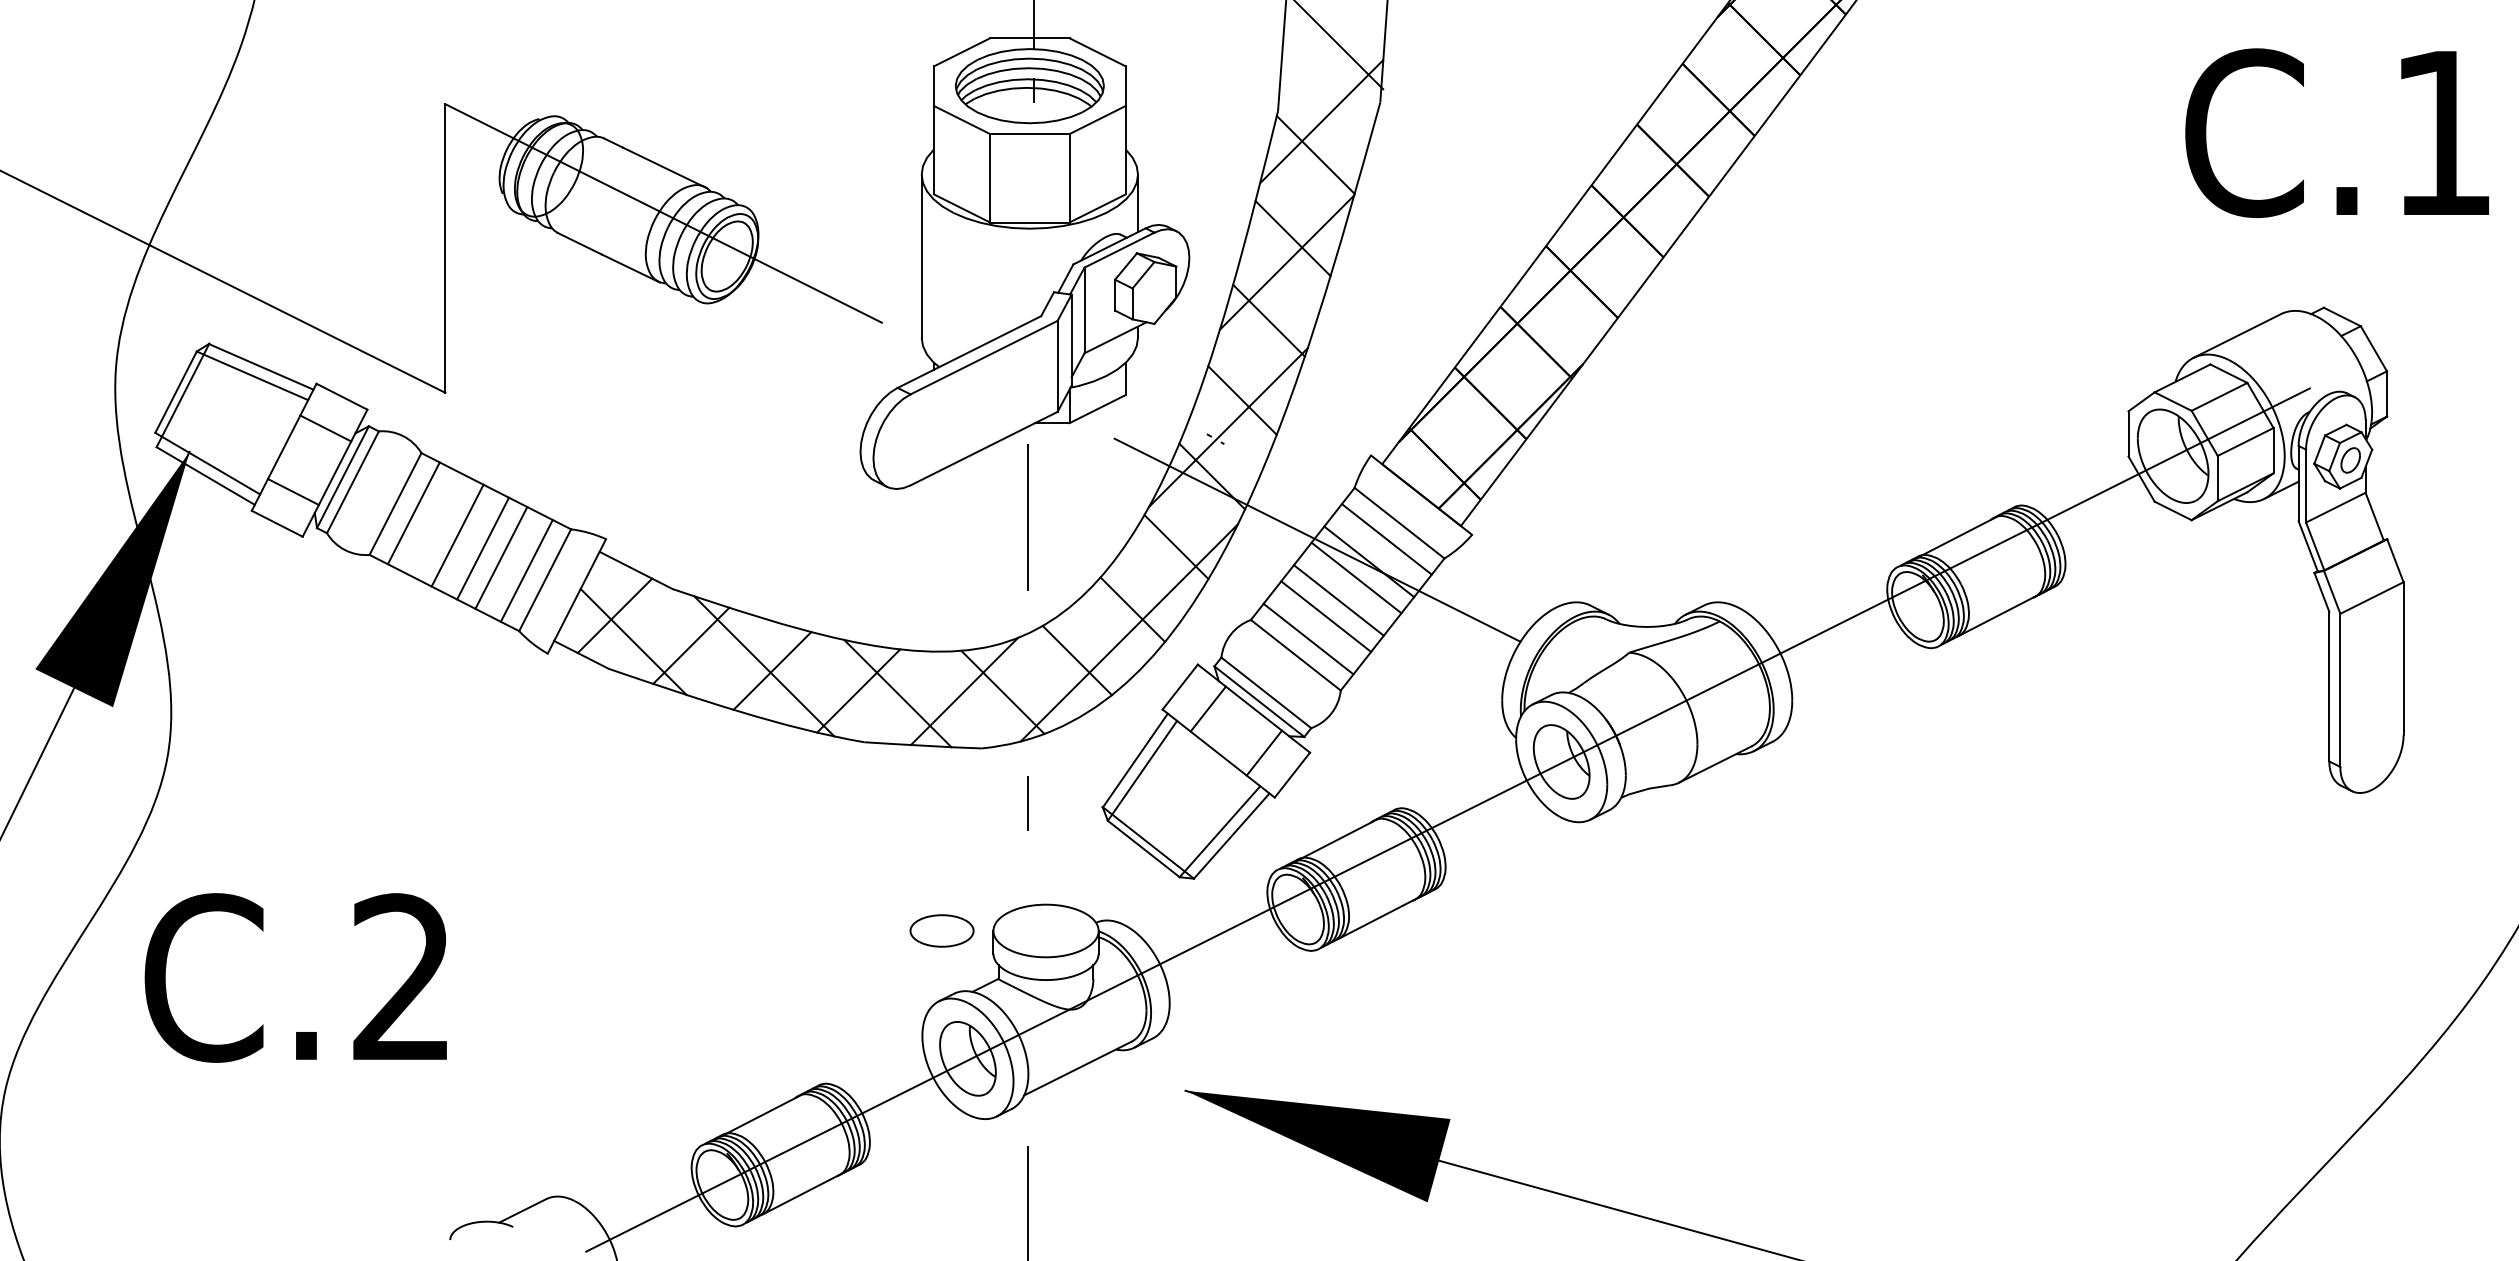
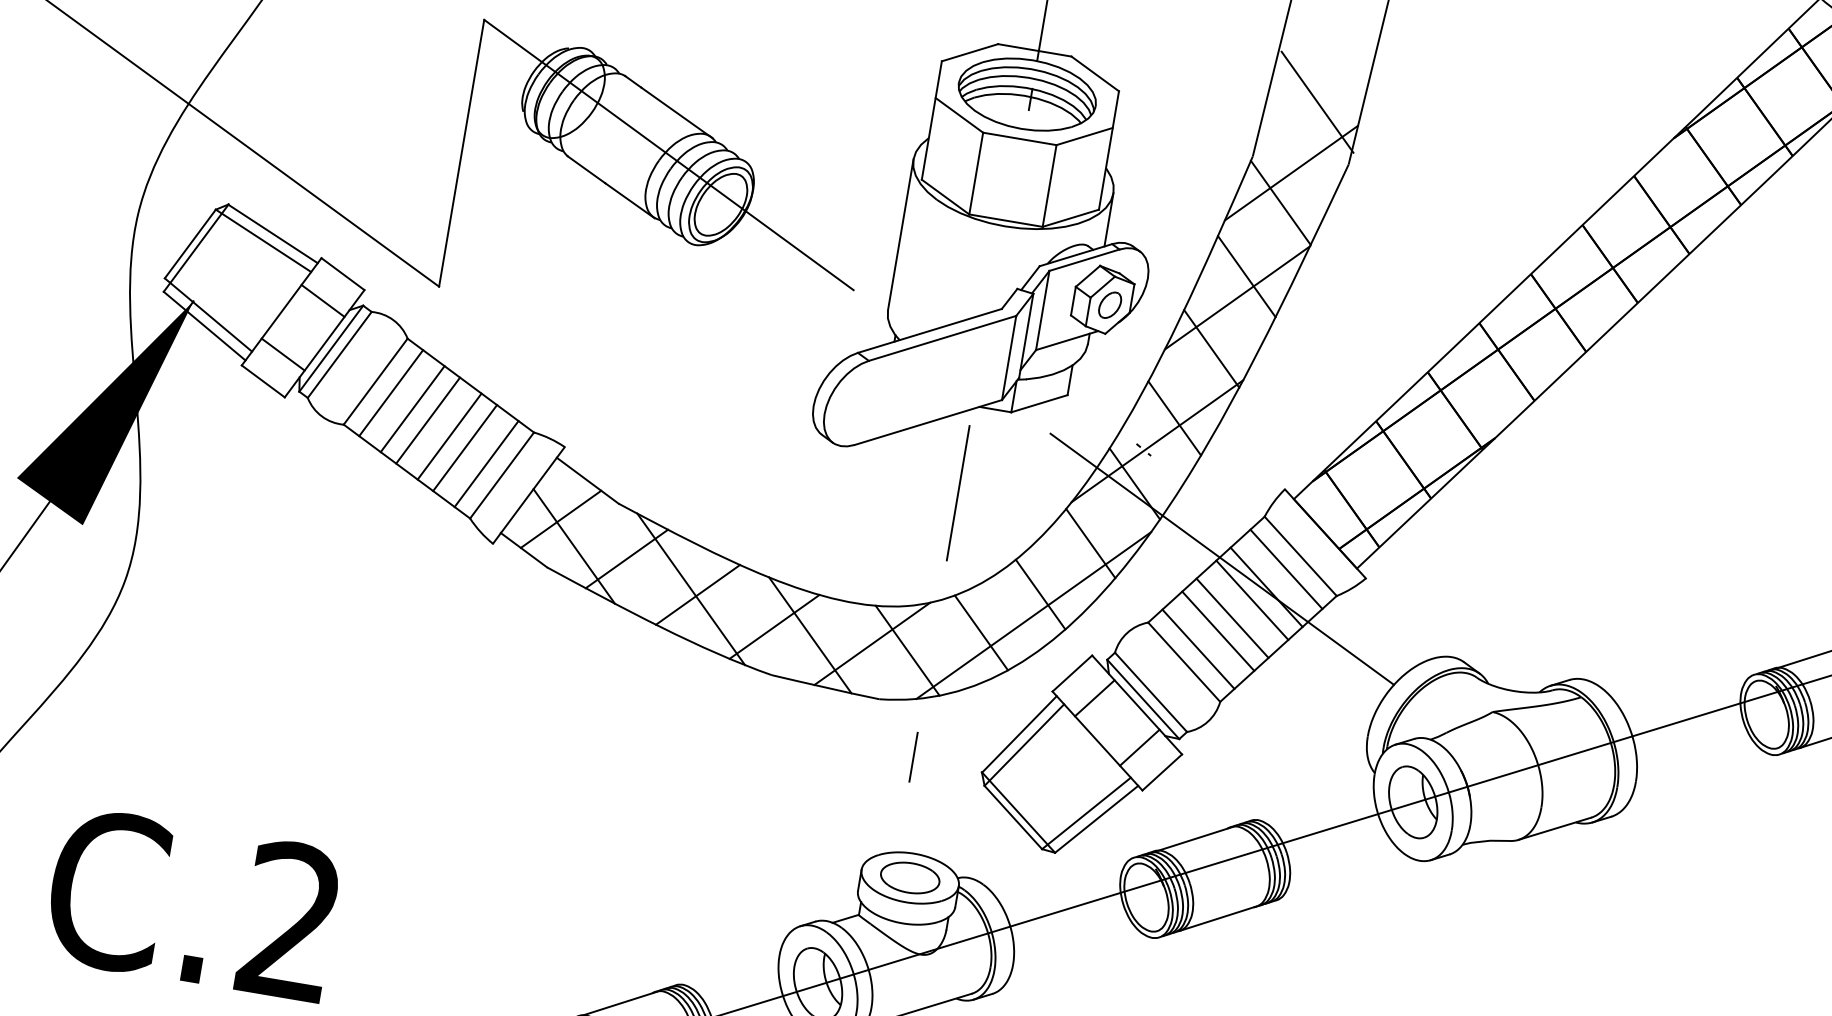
part: (1154, 292) -> (1110, 304), added
line: (439, 526) -> (412, 409), added
part: (941, 930) -> (909, 877), moved
text: (295, 977) -> (192, 904), moved

